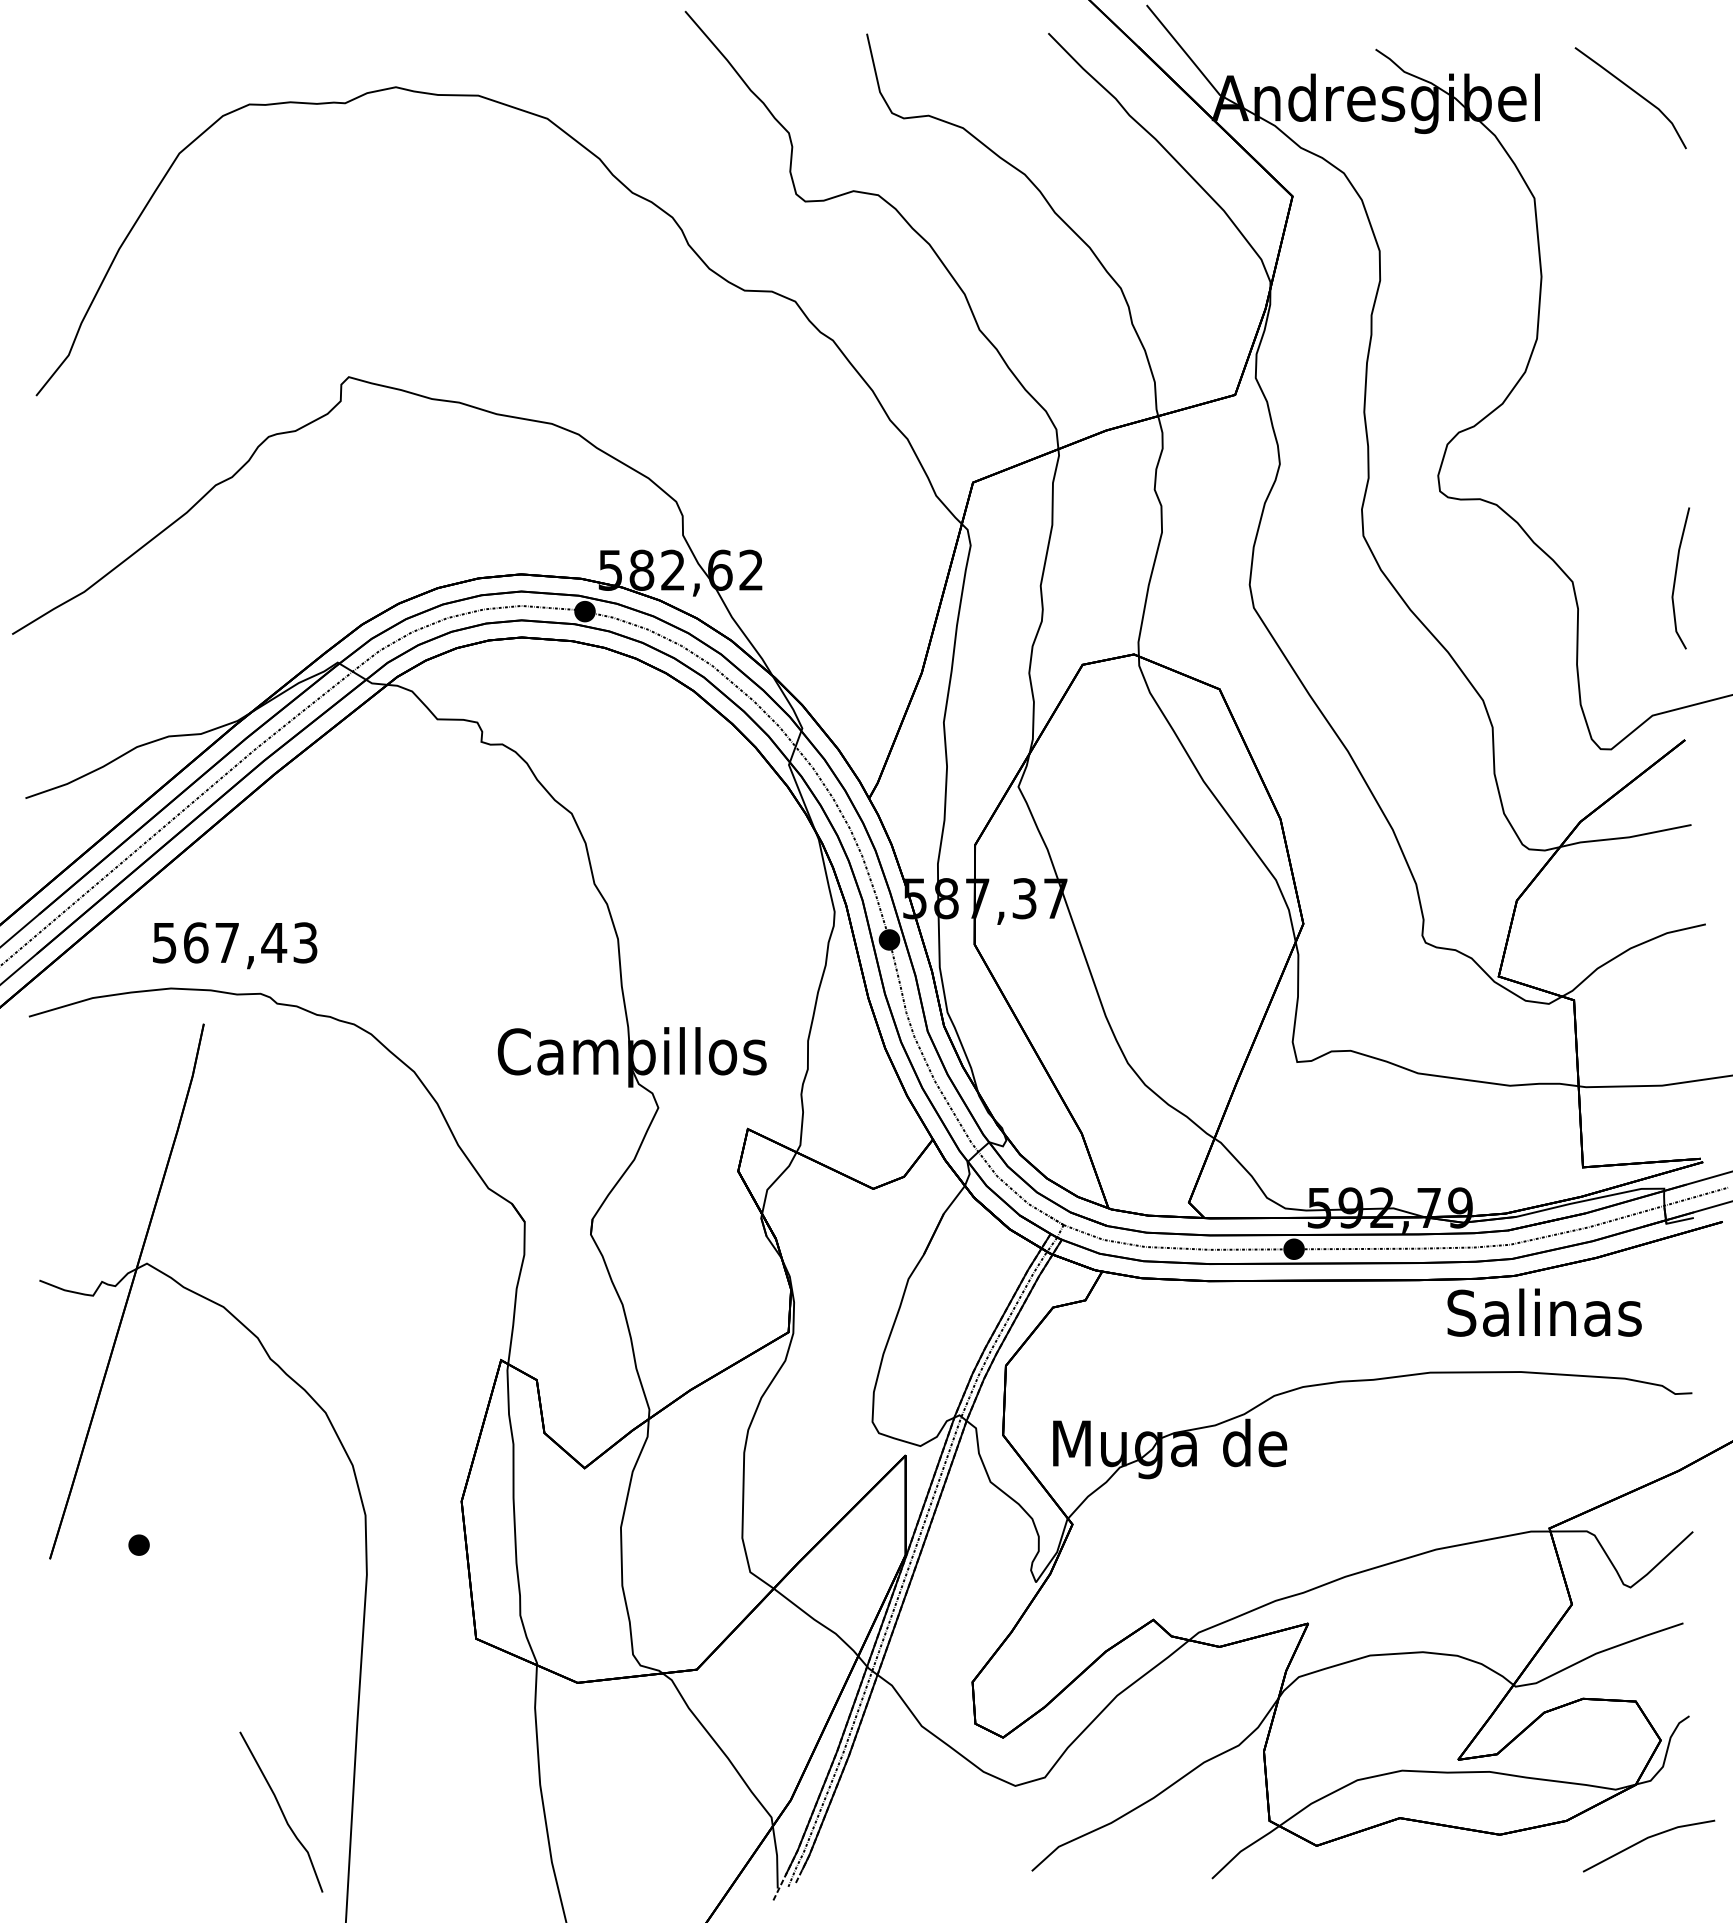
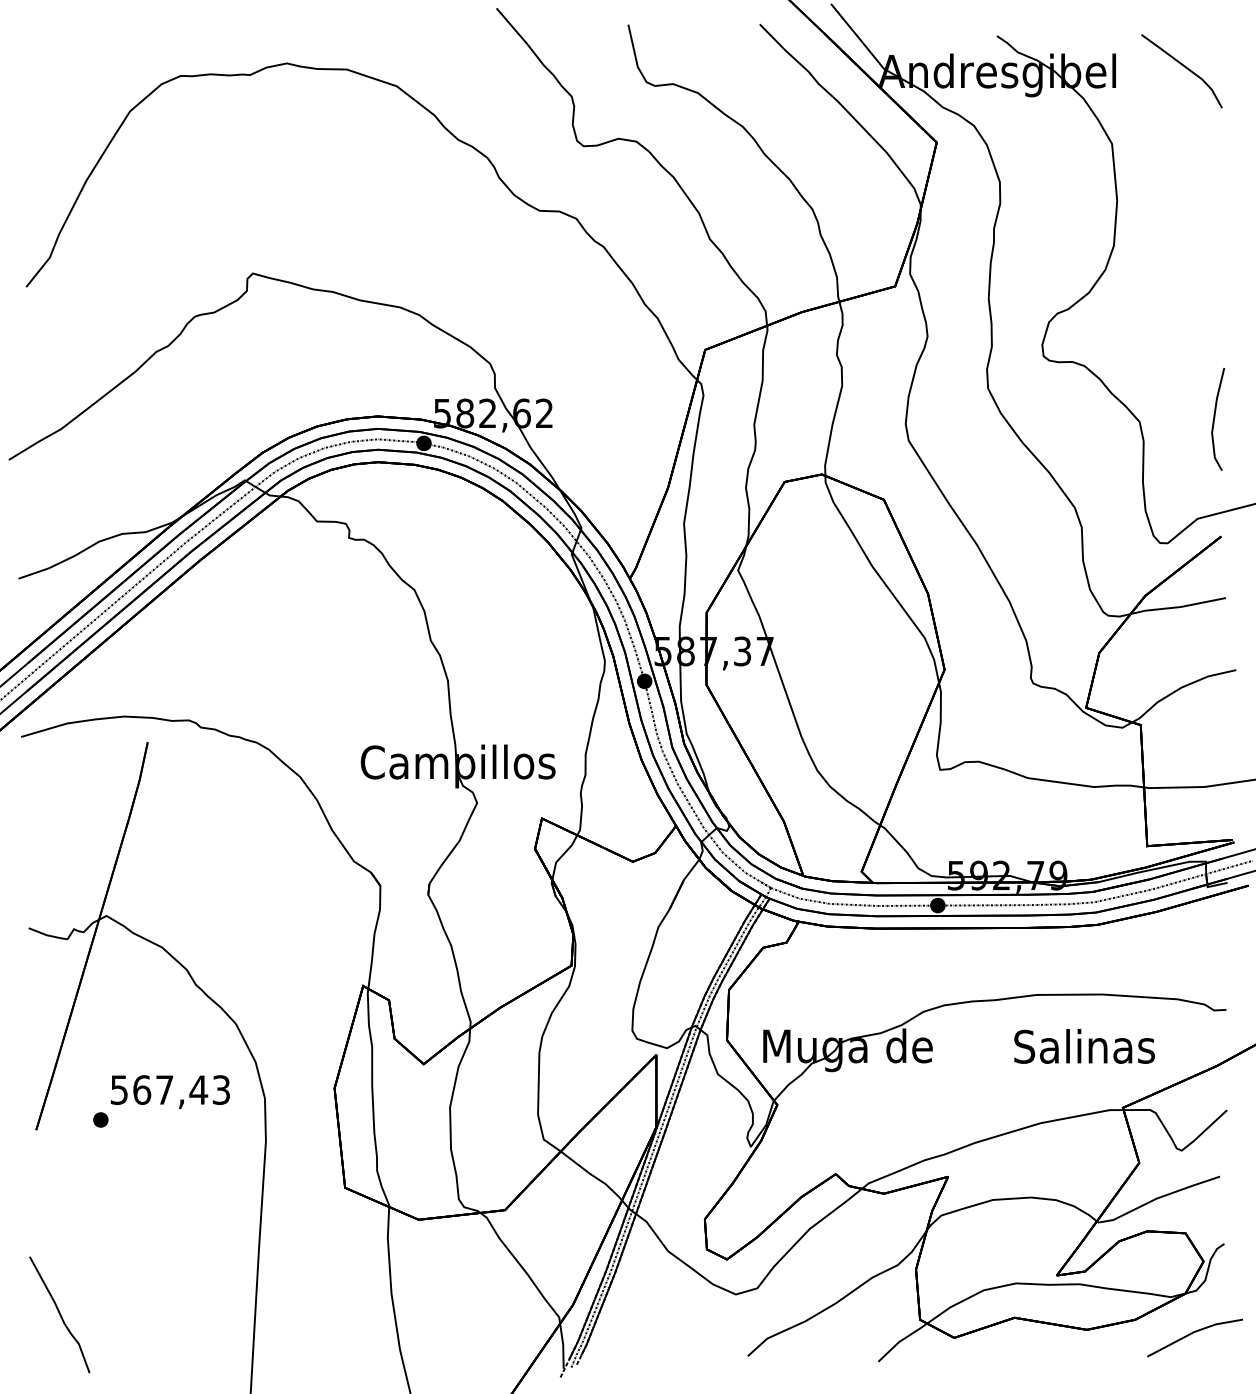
text: (235, 945) -> (170, 1091), moved
text: (1544, 1312) -> (1084, 1046), moved
part: (281, 1811) -> (59, 1314), moved

